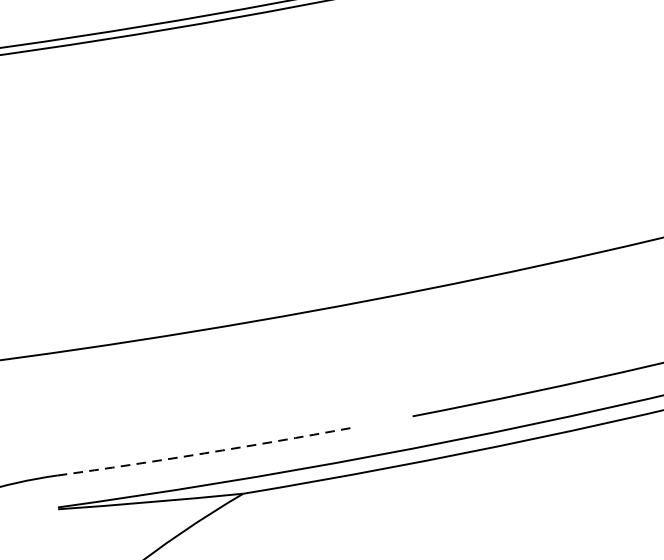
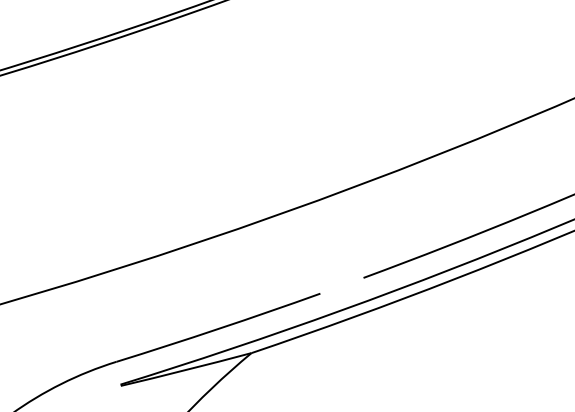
arc: (203, 452) -> (218, 328), dashed -> solid

